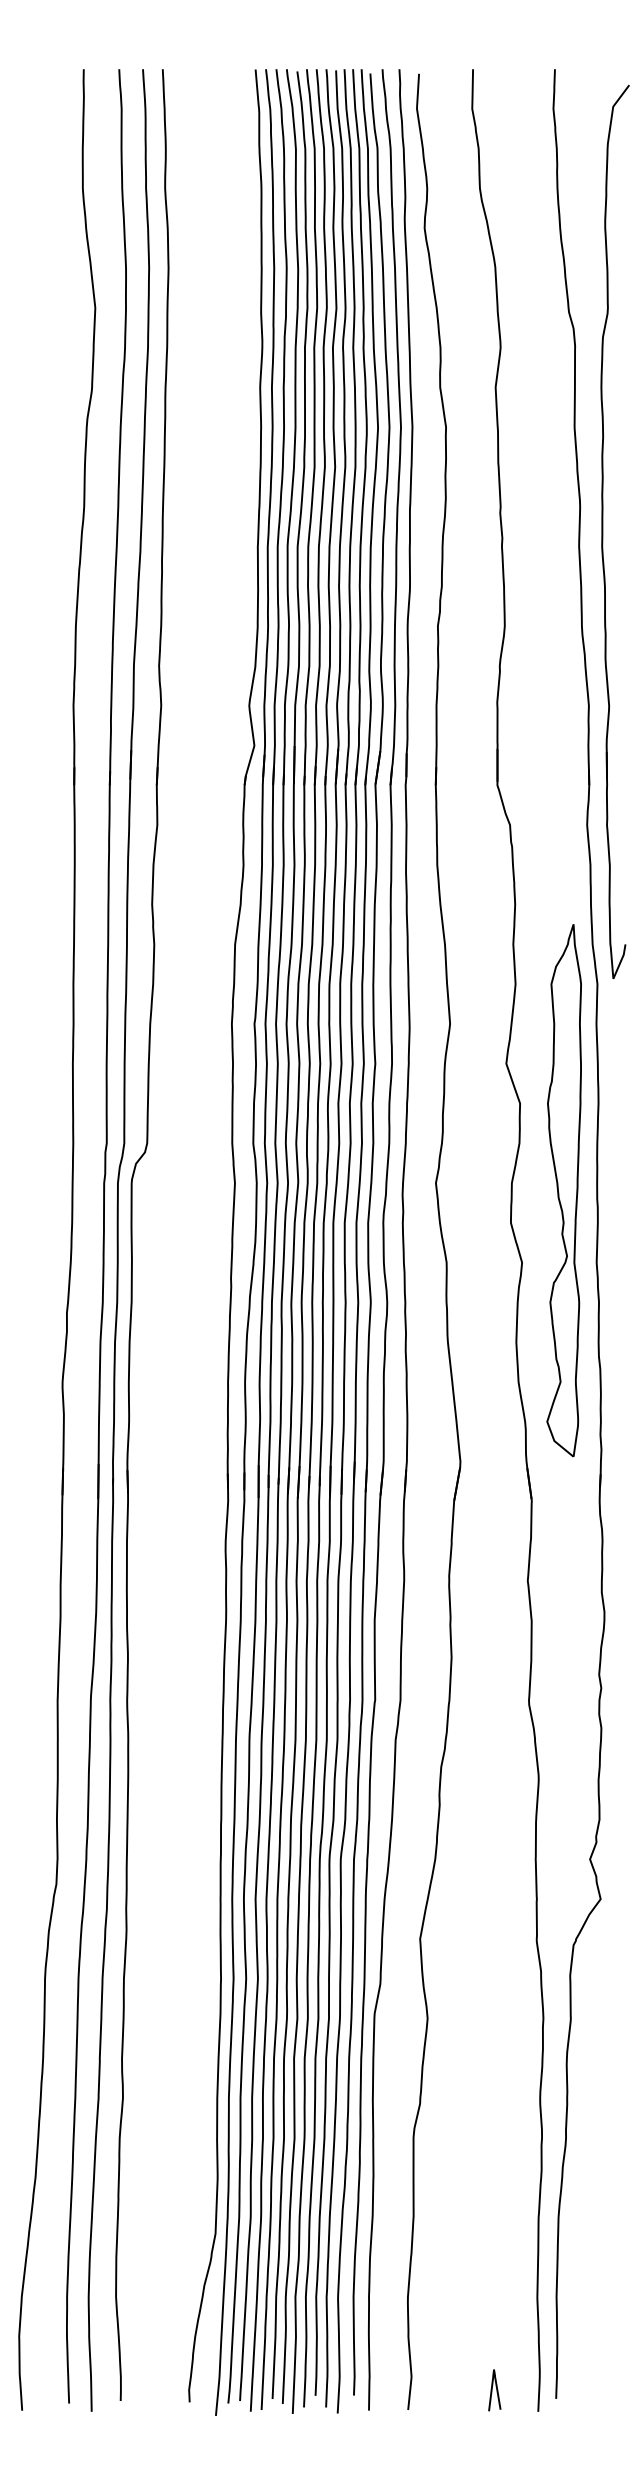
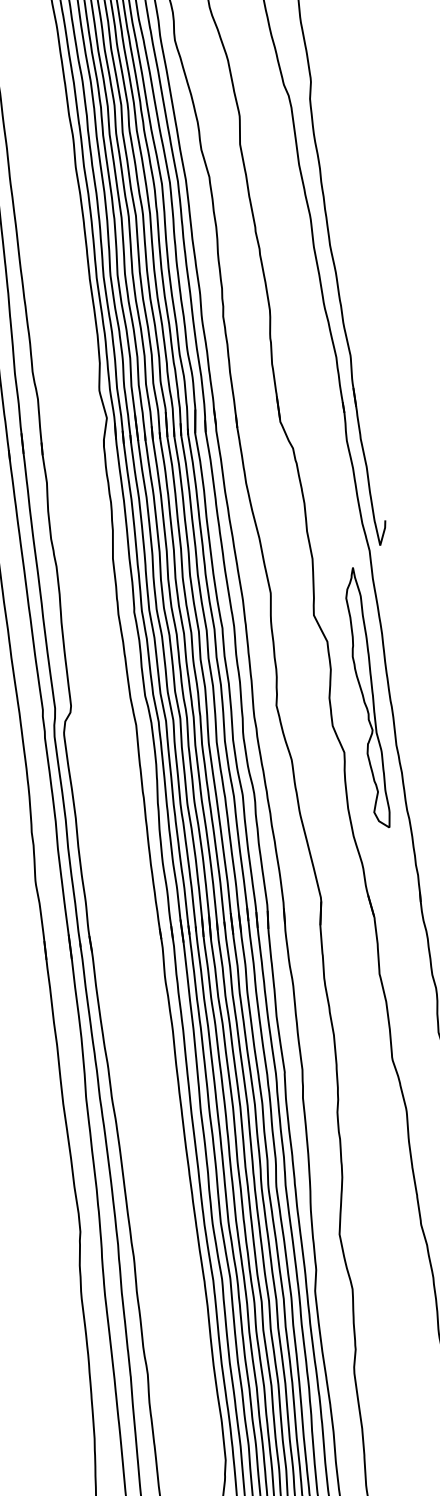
part: (563, 1190) -> (366, 698), size x0.7

